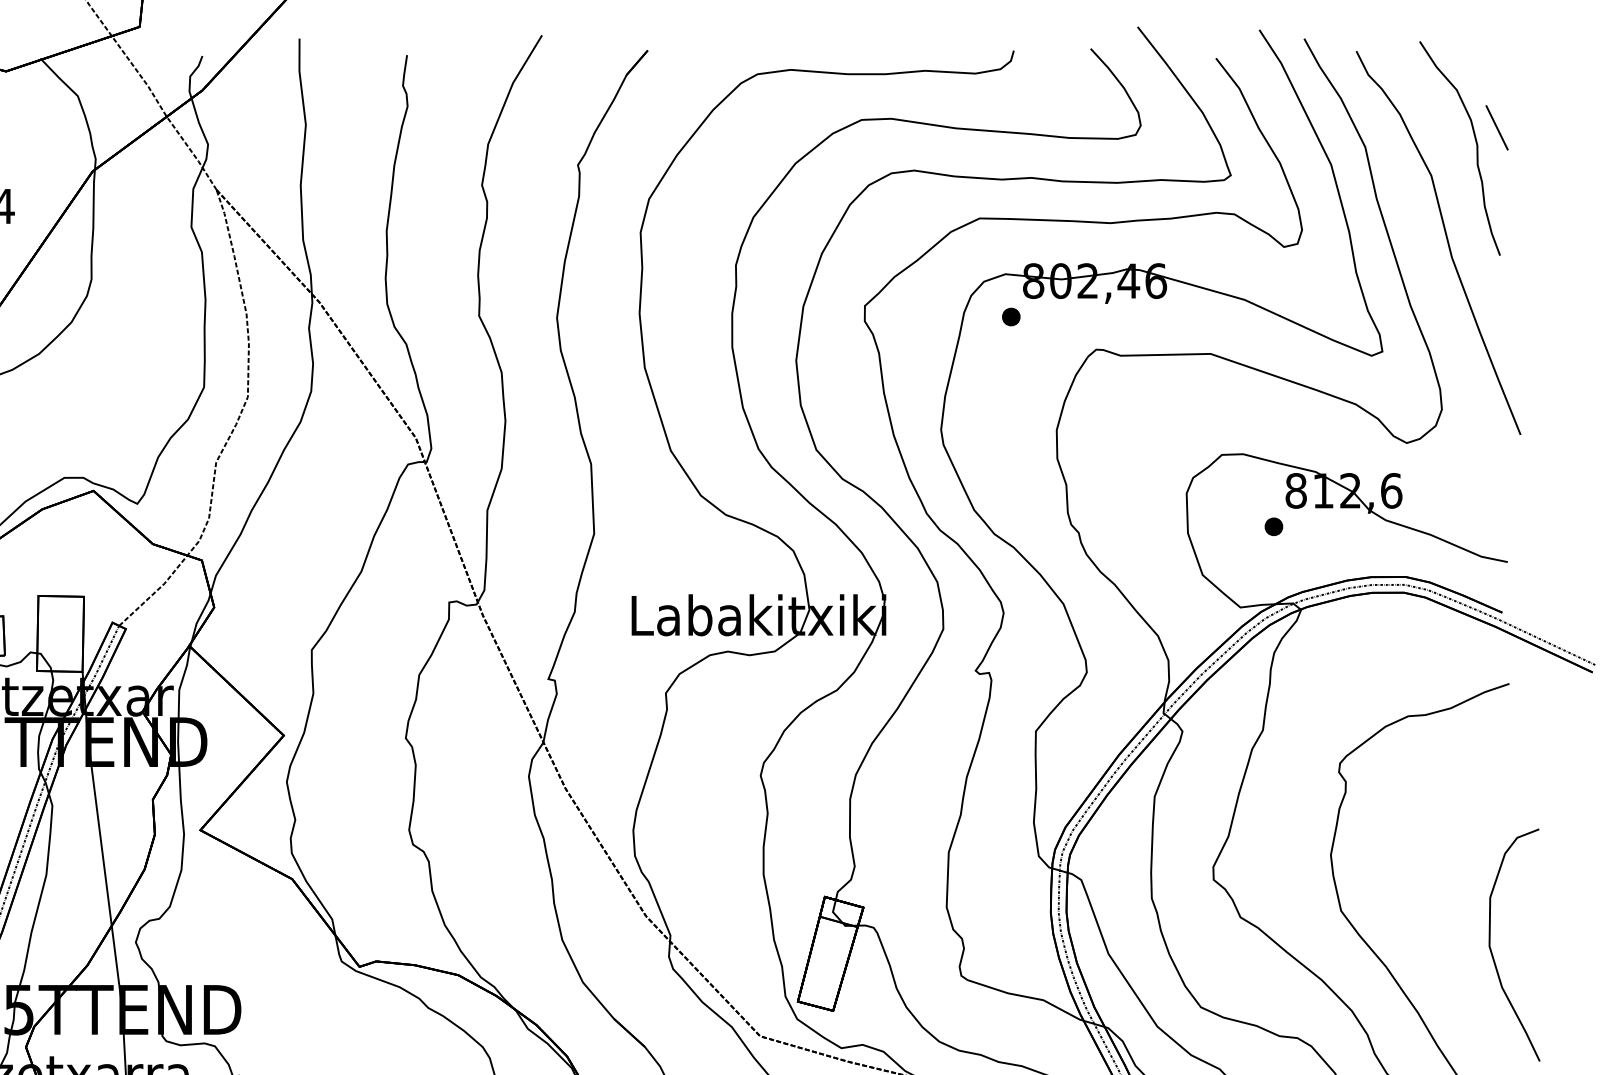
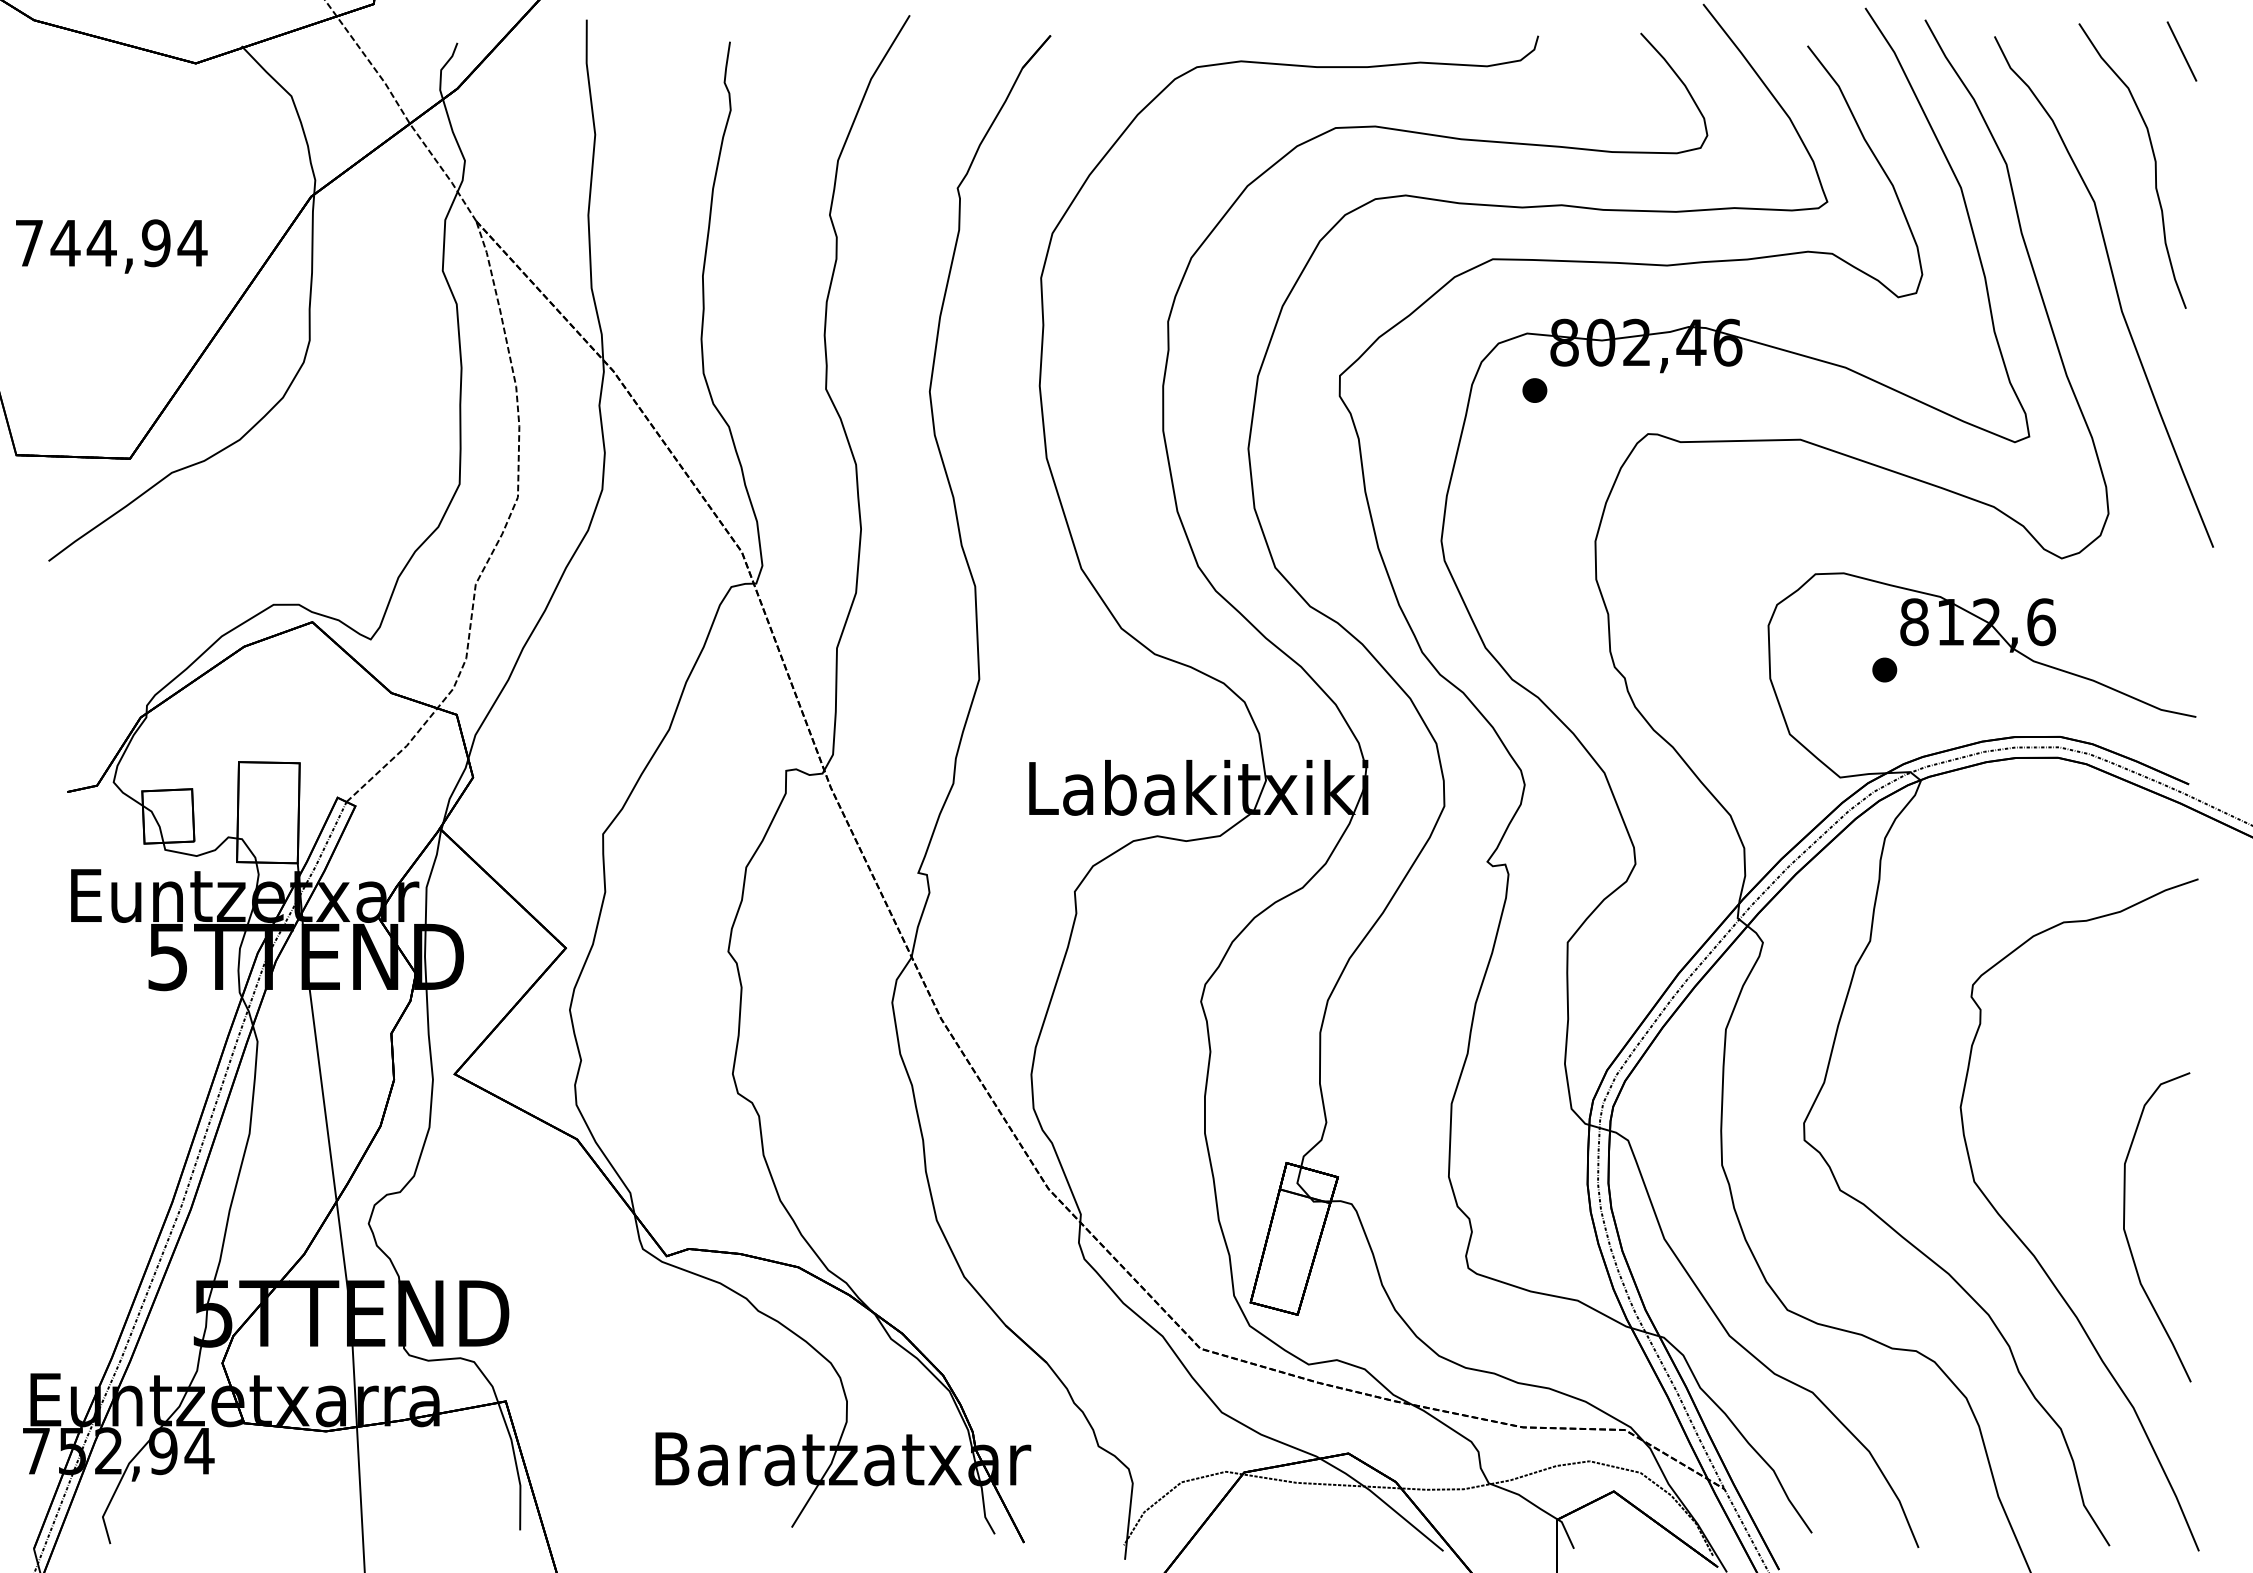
line: (1496, 127) -> (2181, 51), moved
curve: (1492, 952) -> (2127, 1236), moved

